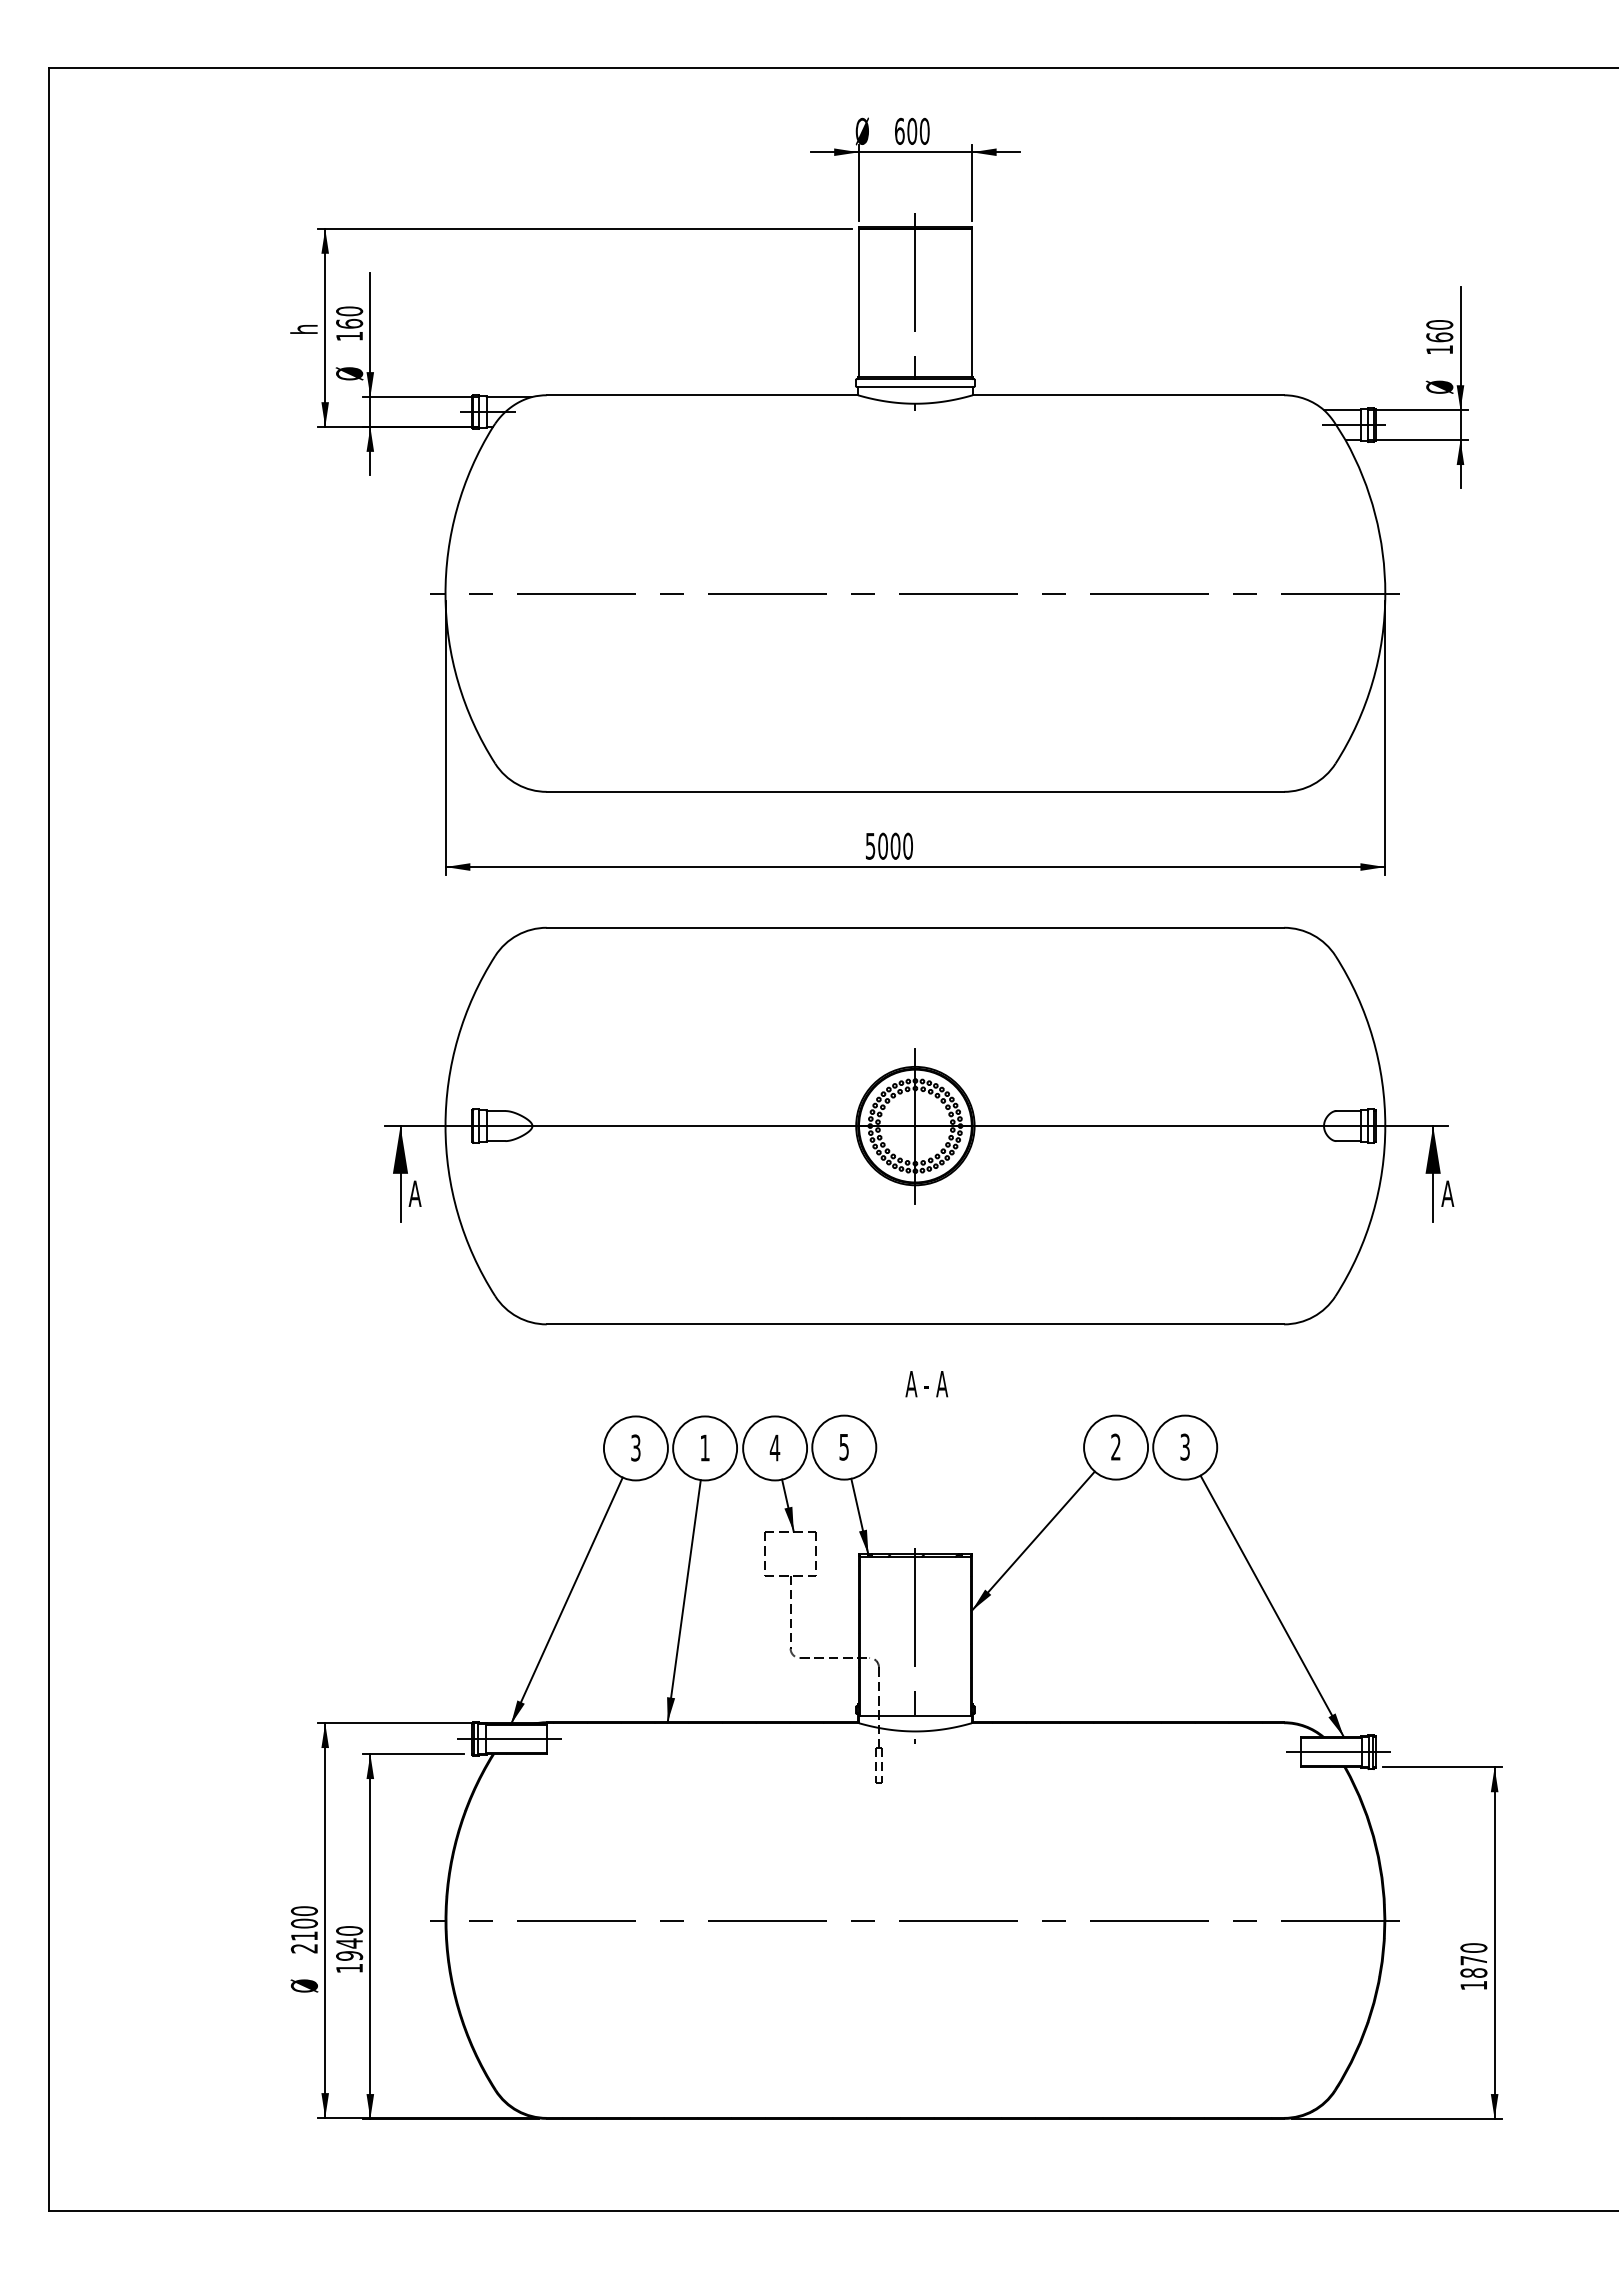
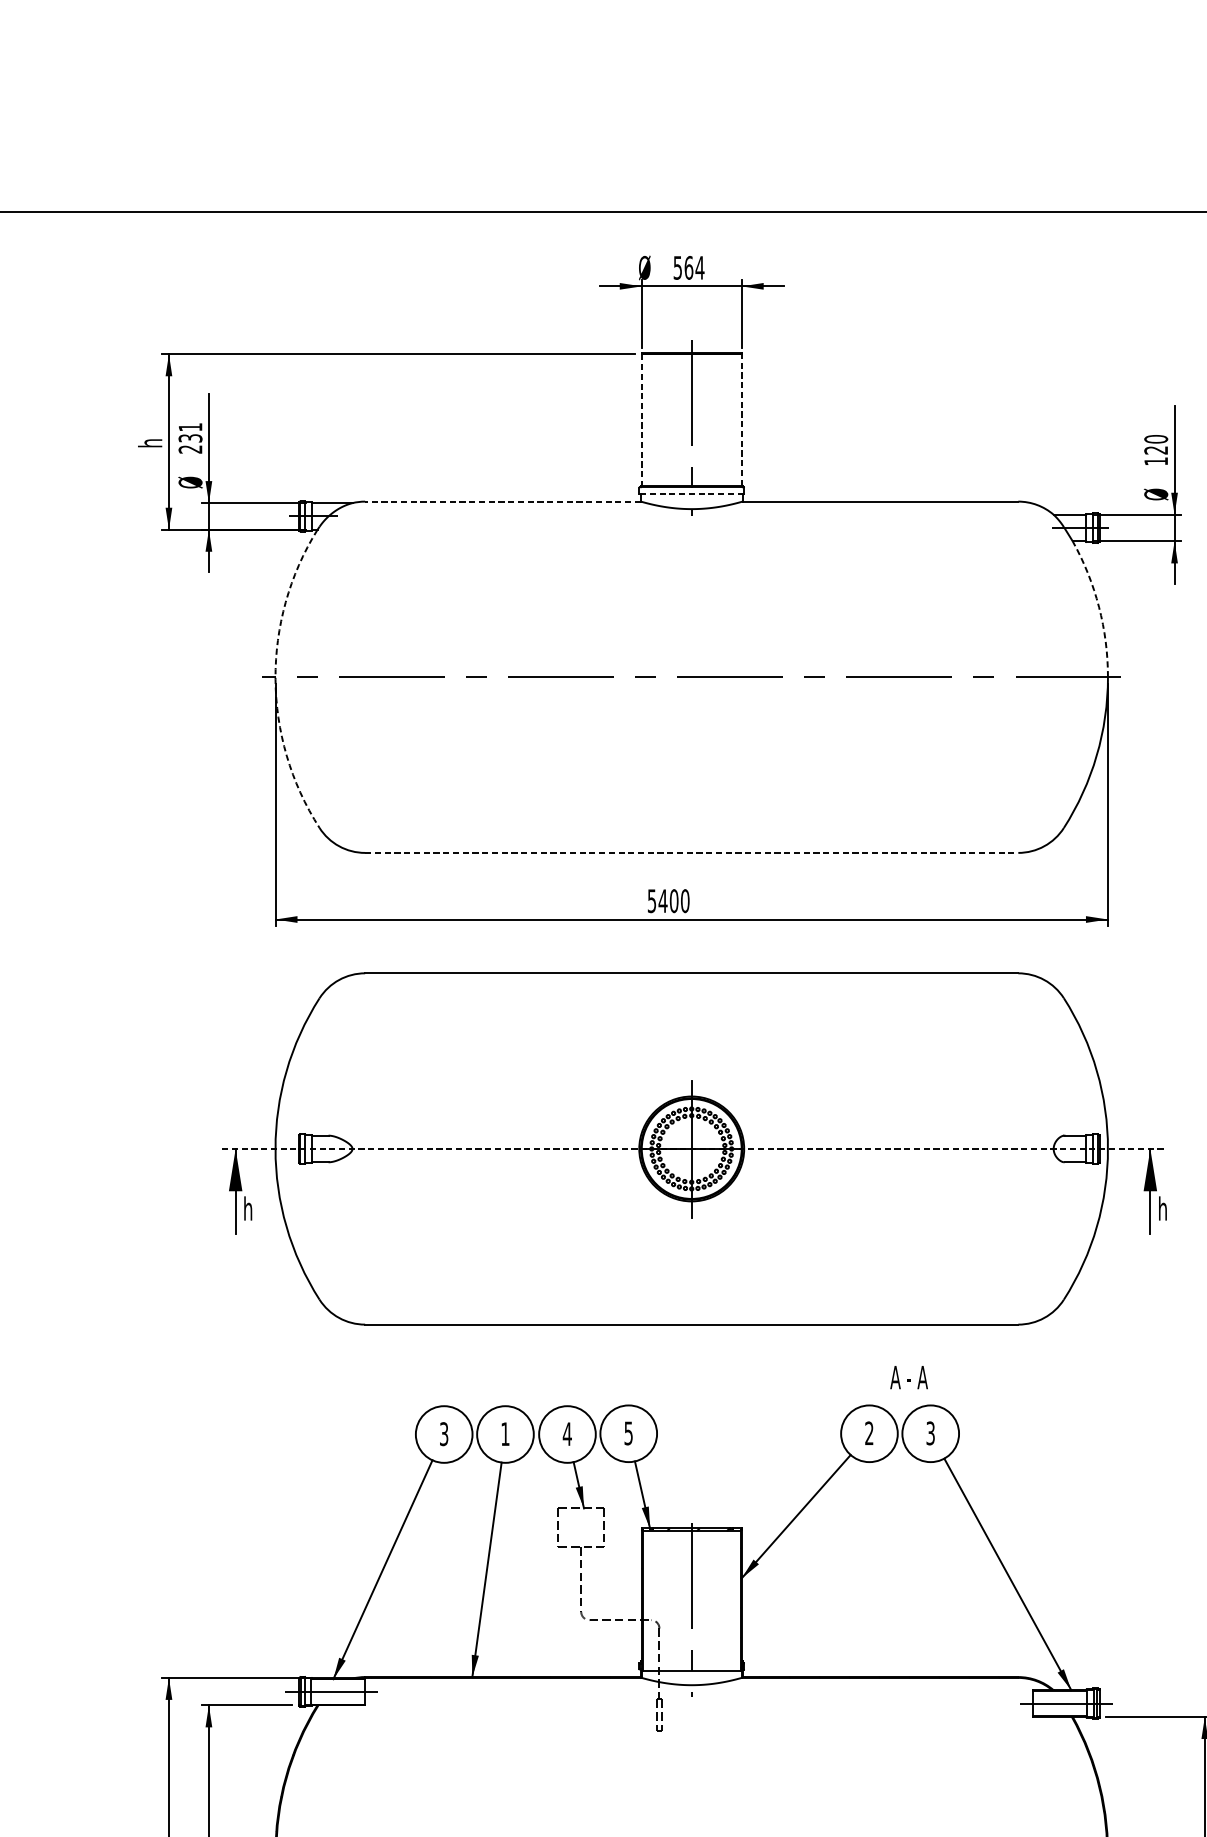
text: (912, 130) -> (689, 267), 600 -> 564
line: (971, 302) -> (741, 419), solid -> dashed
line: (859, 303) -> (642, 420), solid -> dashed
text: (349, 323) -> (190, 438), 160 -> 231
text: (1439, 337) -> (1155, 450), 160 -> 120
line: (915, 386) -> (691, 493), solid -> dashed
line: (702, 395) -> (503, 501), solid -> dashed
arc: (1375, 514) -> (1099, 607), solid -> dashed
arc: (445, 595) -> (275, 678), solid -> dashed
line: (915, 791) -> (691, 852), solid -> dashed
text: (882, 845) -> (662, 900), 5000 -> 5400
line: (916, 1126) -> (692, 1149), solid -> dashed
text: (414, 1192) -> (248, 1207), A -> h
text: (1447, 1192) -> (1163, 1207), A -> h
text: (926, 1384) -> (908, 1377), moved

